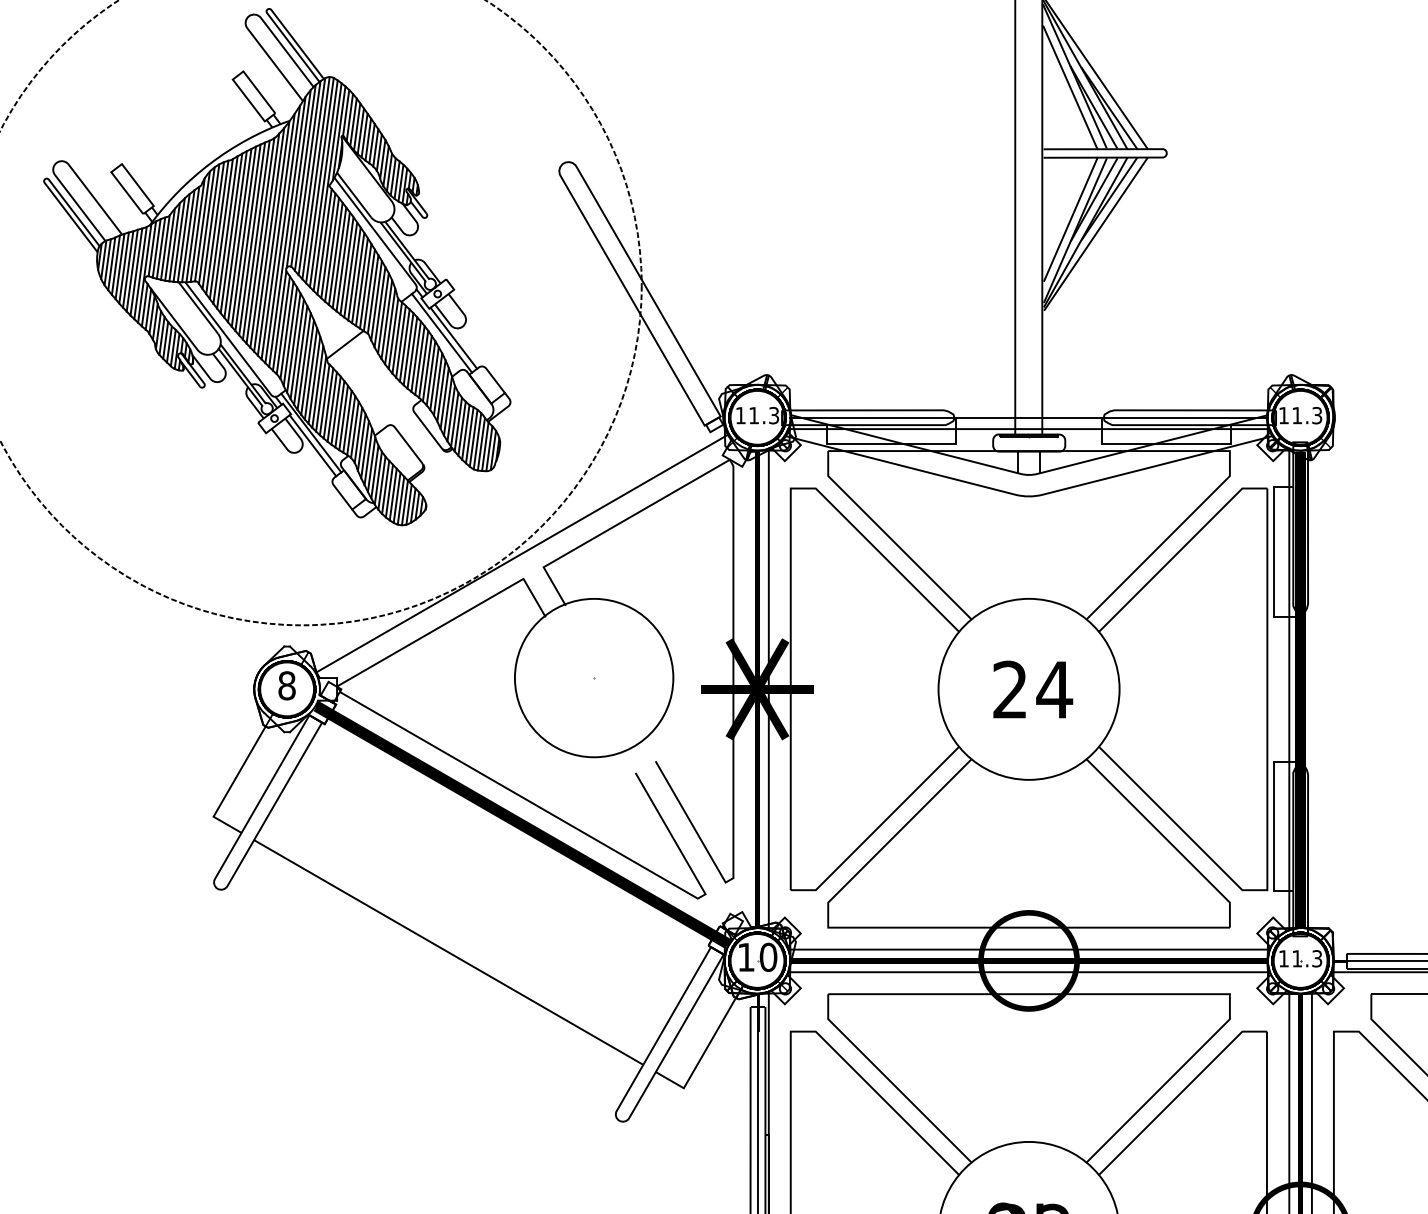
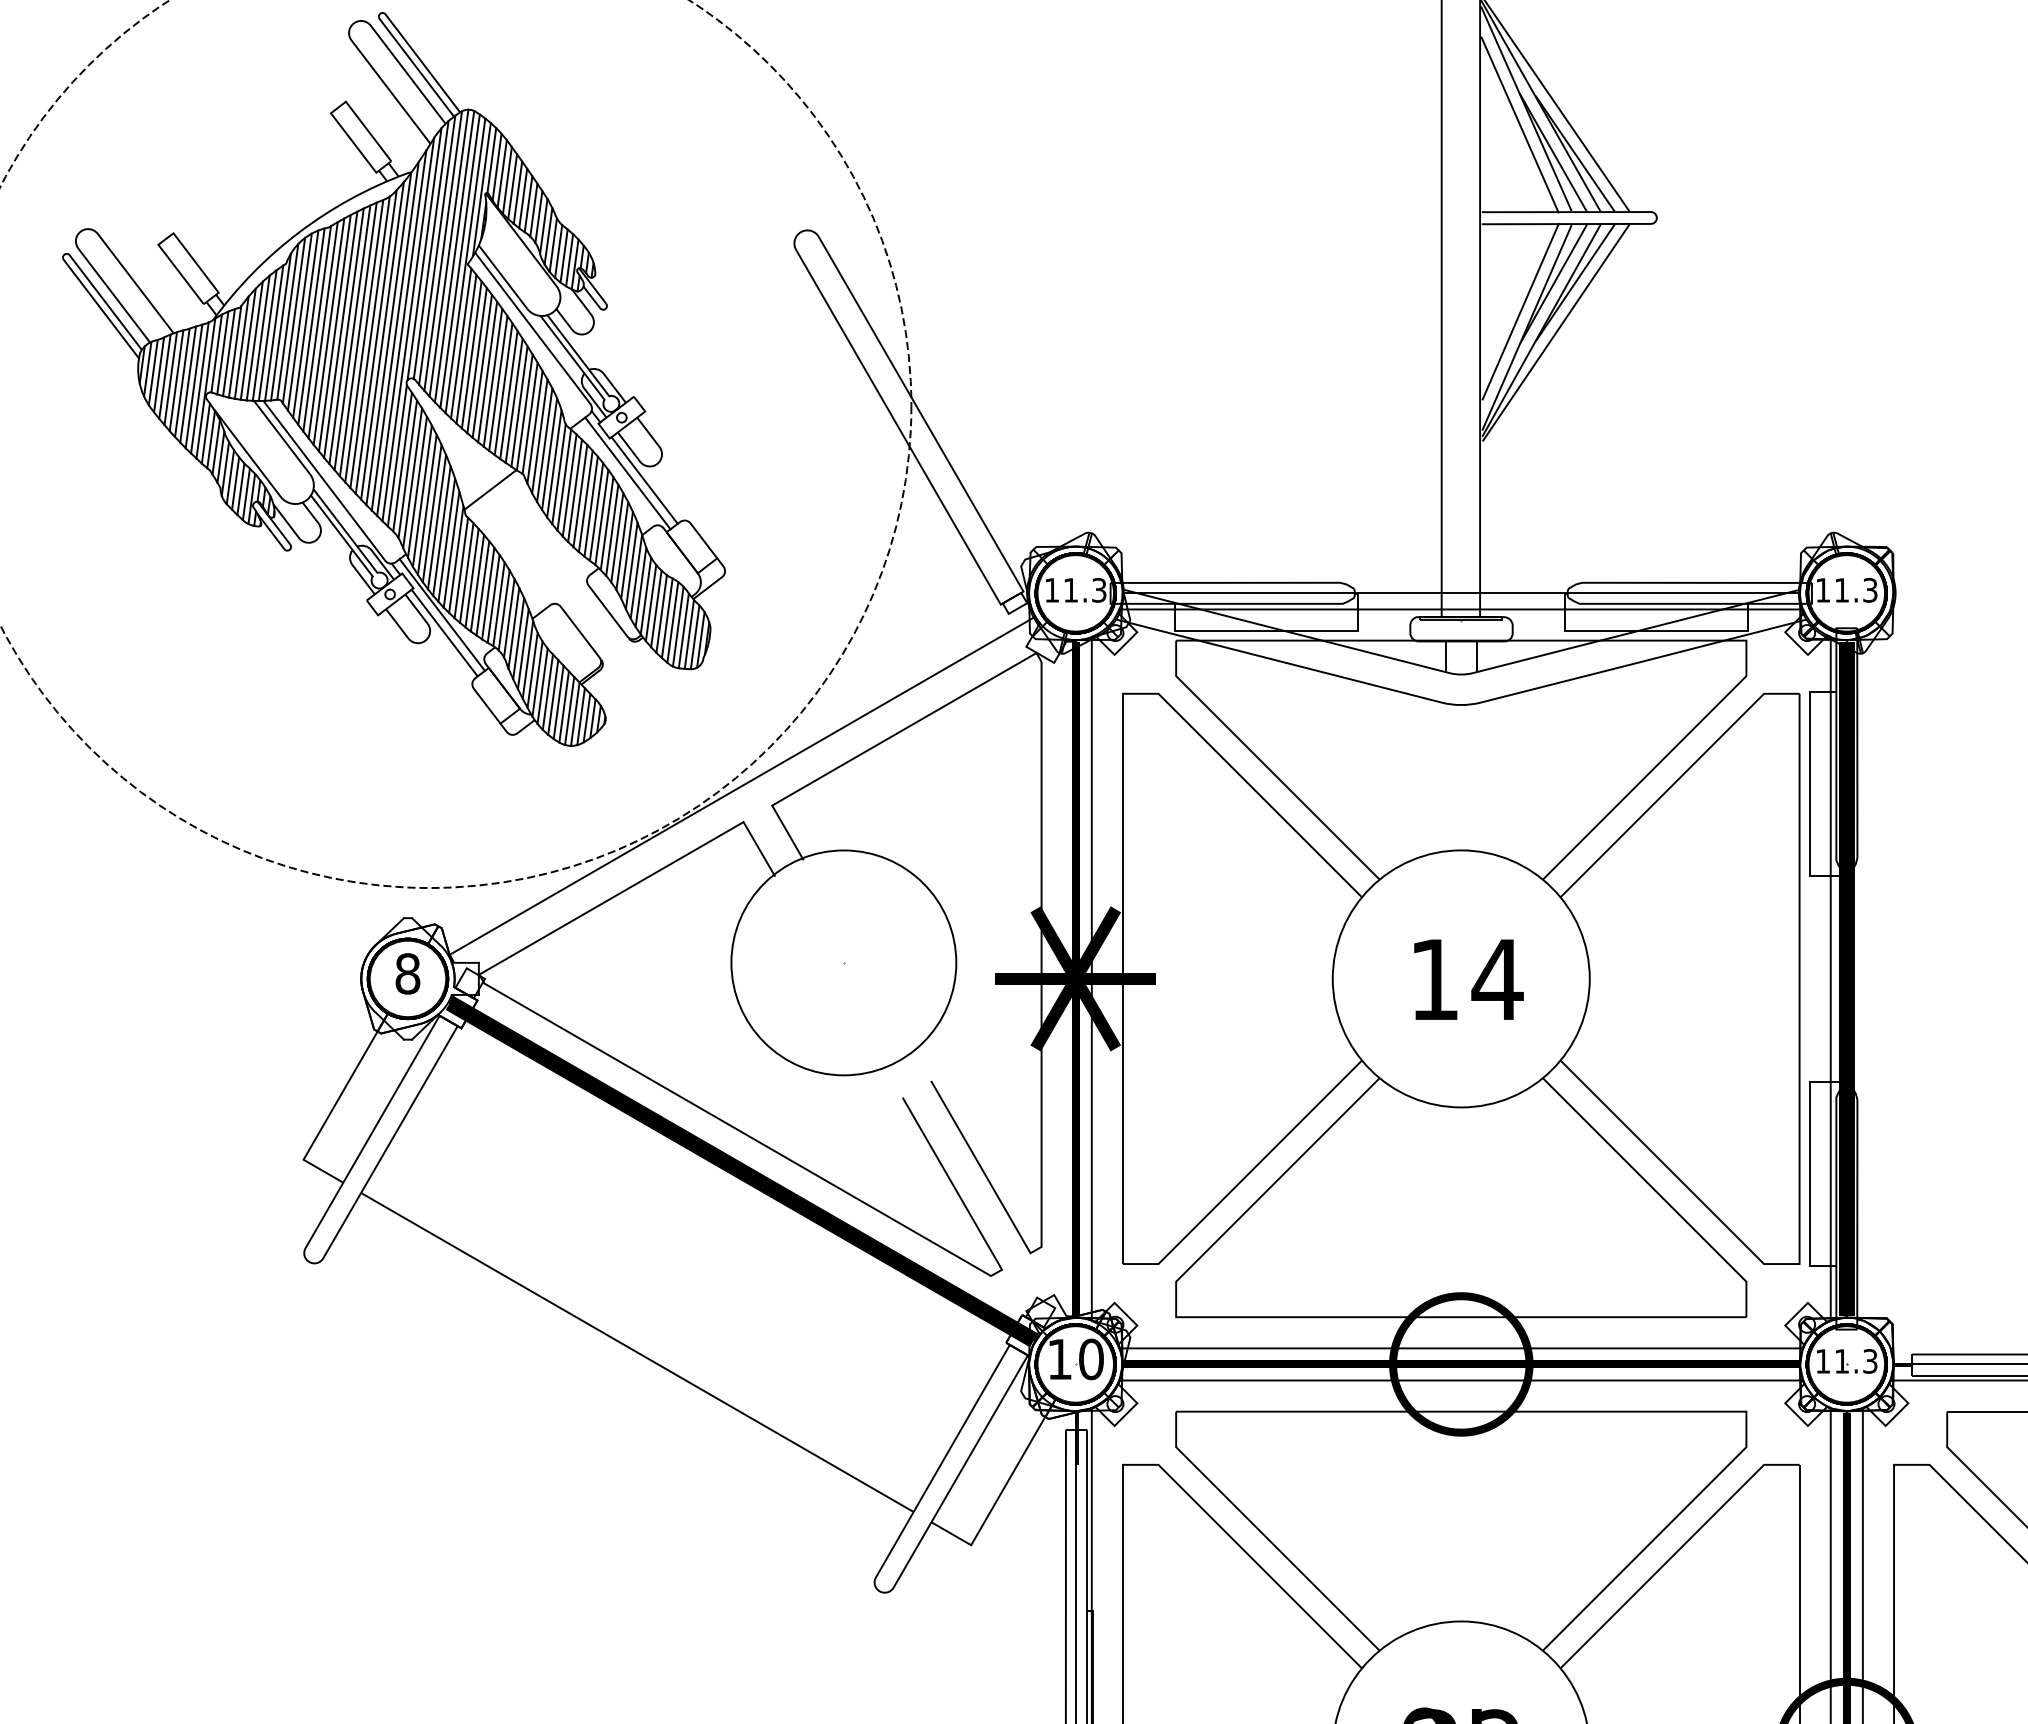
text: (1009, 689) -> (1433, 978), 24 -> 14

